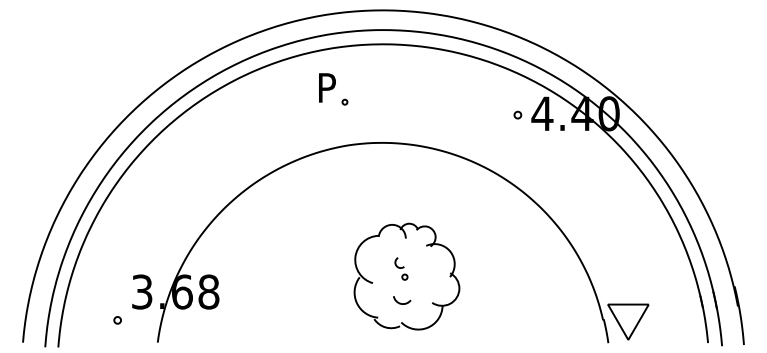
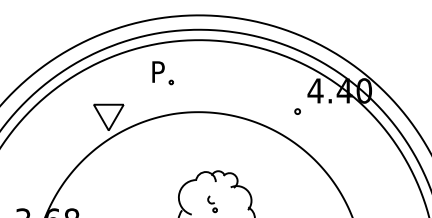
part: (517, 114) -> (297, 111), moved
part: (259, 149) -> (108, 117), added

